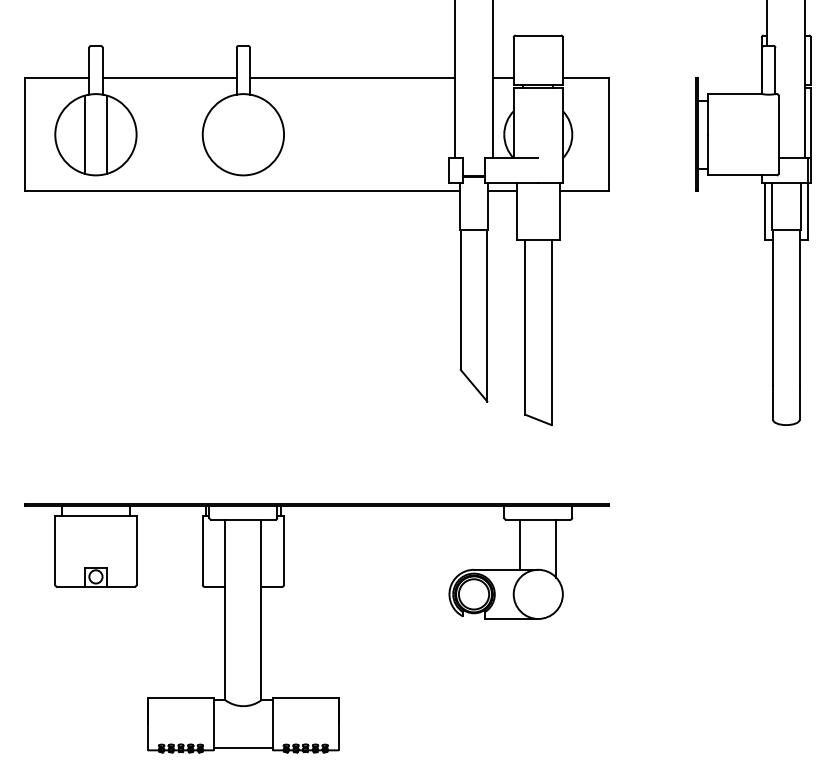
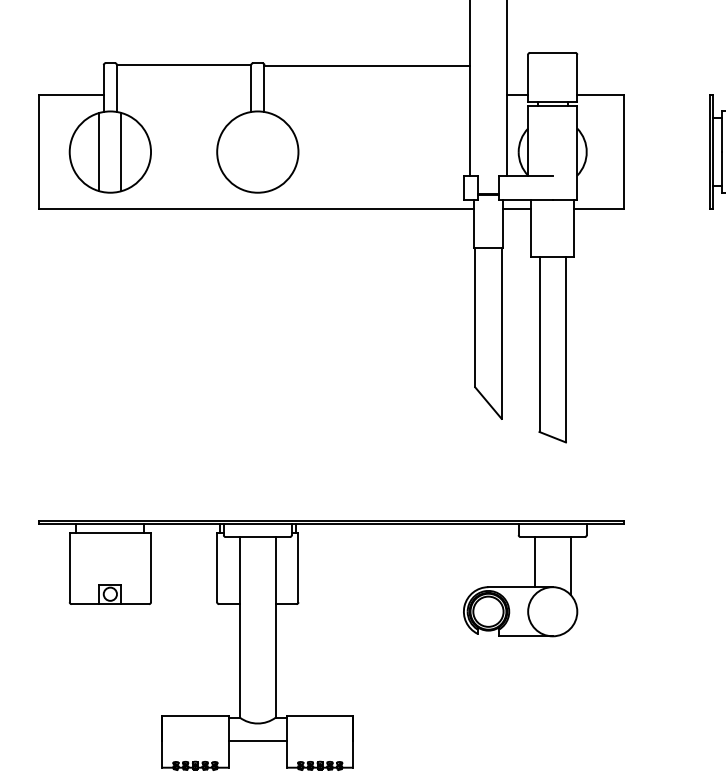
line: (169, 78) -> (183, 65), moved
line: (352, 78) -> (366, 66), moved
line: (243, 747) -> (257, 740), moved

